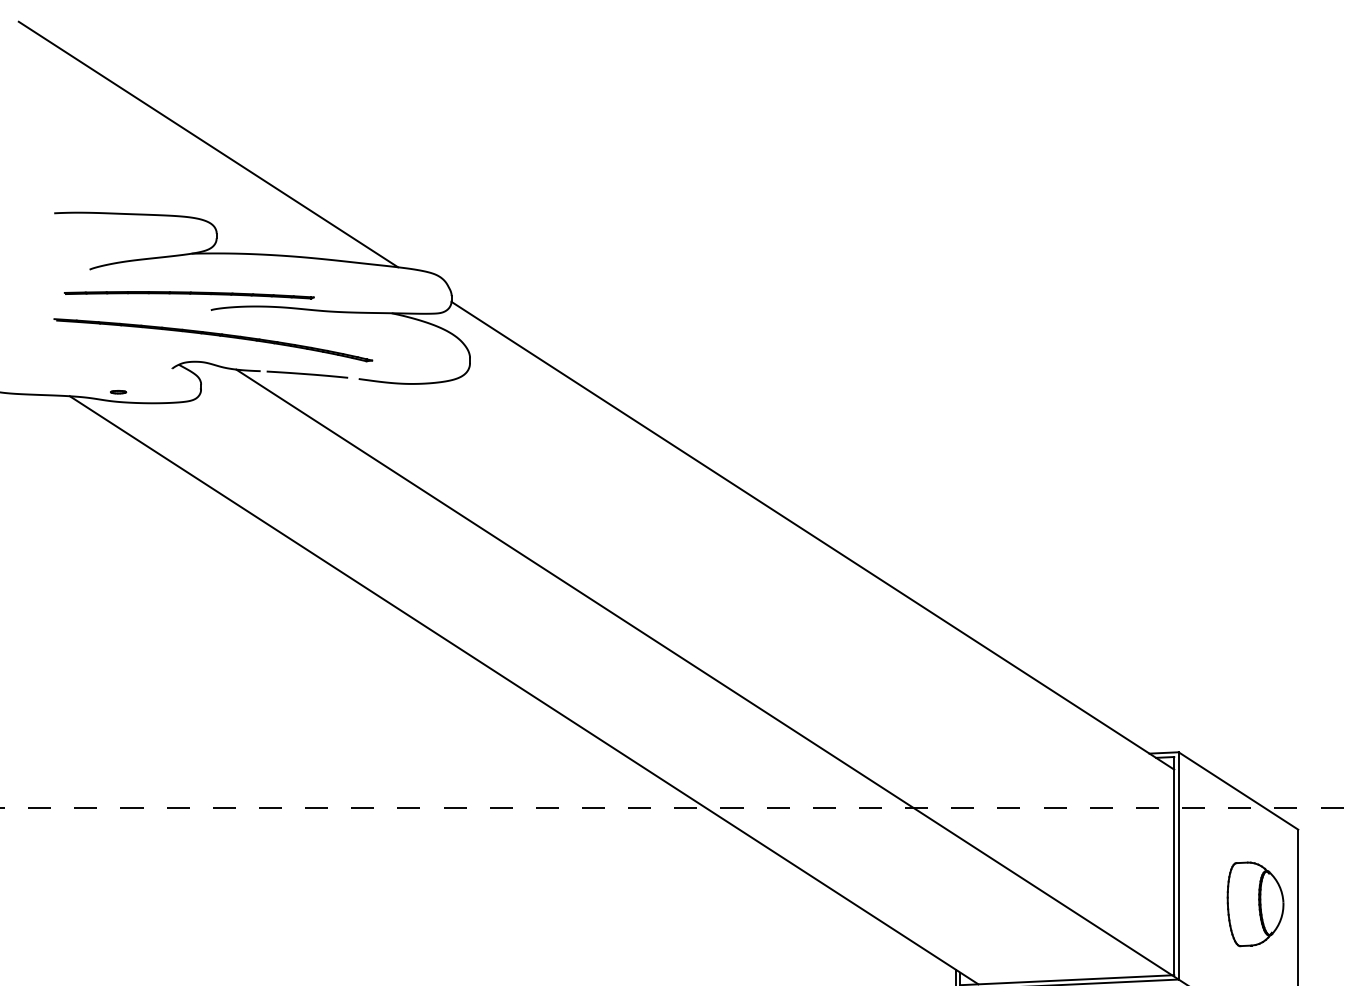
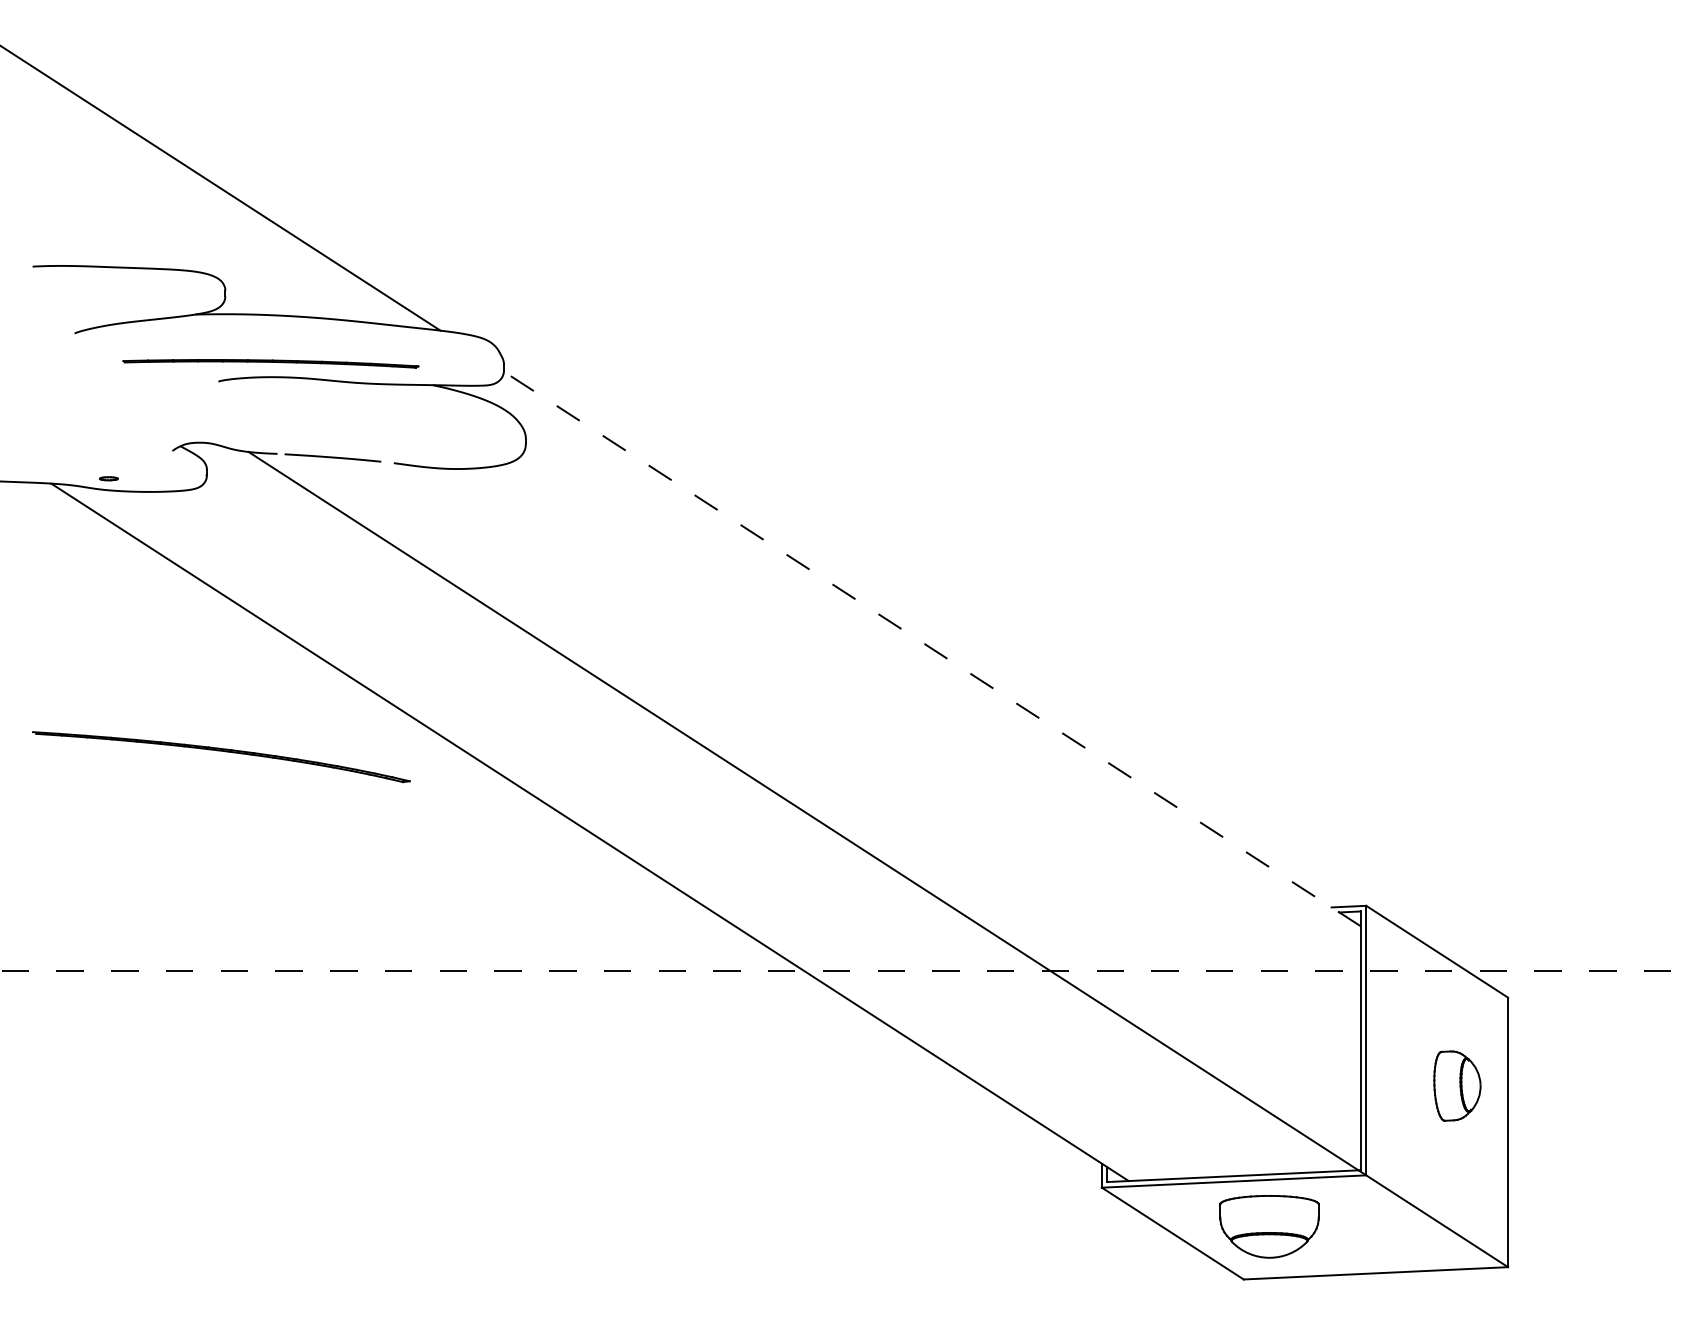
part: (188, 294) -> (270, 363), moved
part: (213, 340) -> (221, 757), moved
line: (812, 535) -> (932, 648), solid -> dashed
part: (1255, 903) -> (1457, 1085), size x0.7

